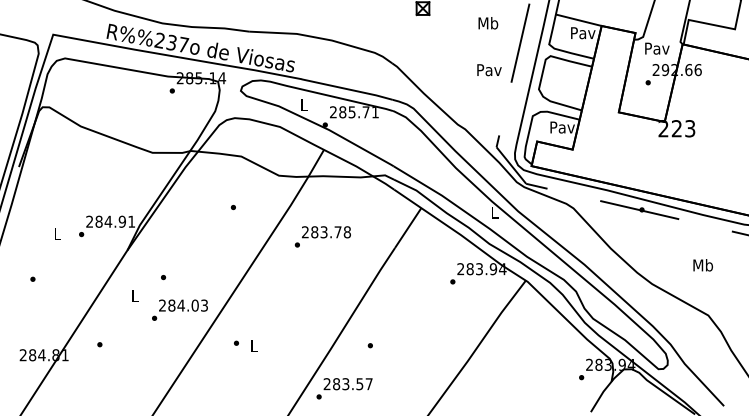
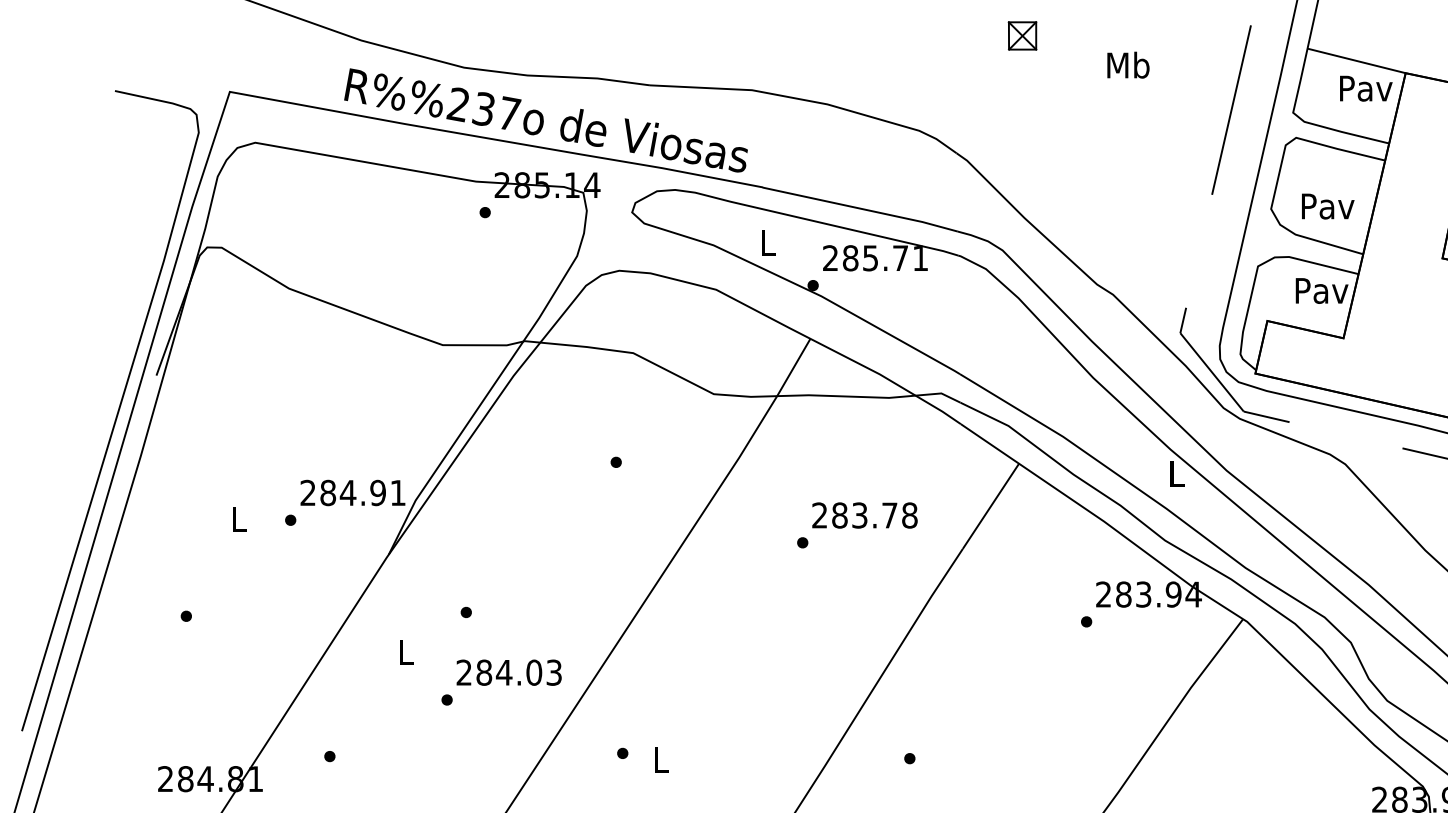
text: (488, 23) -> (1128, 65), moved
text: (489, 70) -> (1328, 207), moved
text: (322, 236) -> (856, 524), moved

